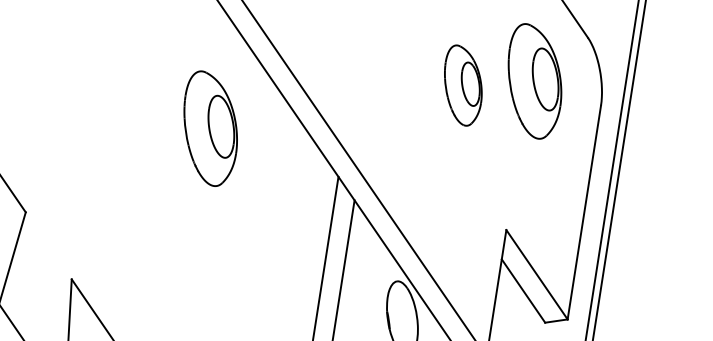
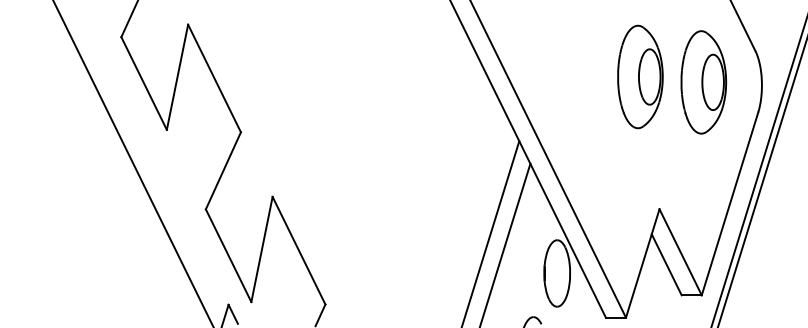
part: (463, 84) -> (640, 76), size x1.43
part: (210, 128) -> (413, 82), removed

